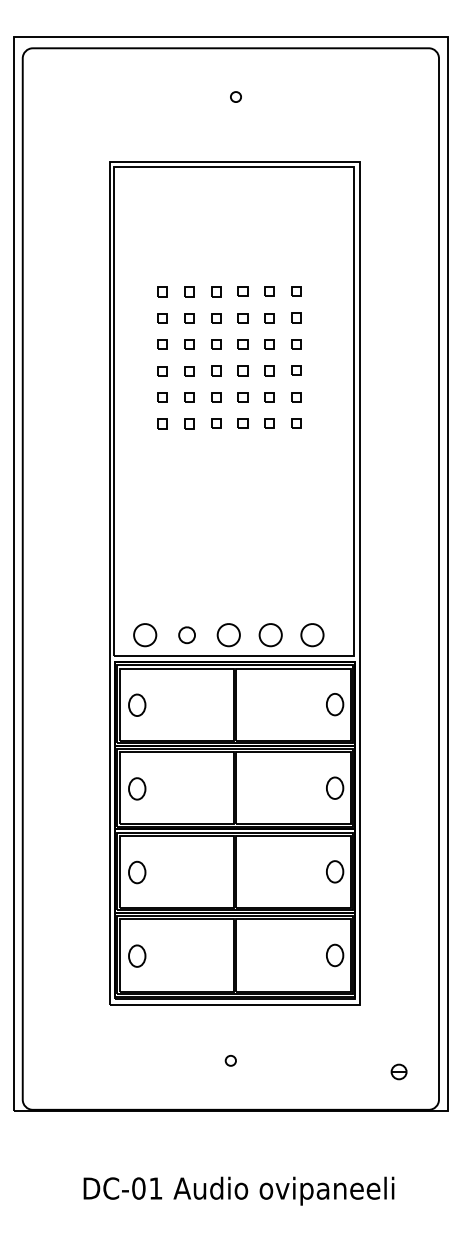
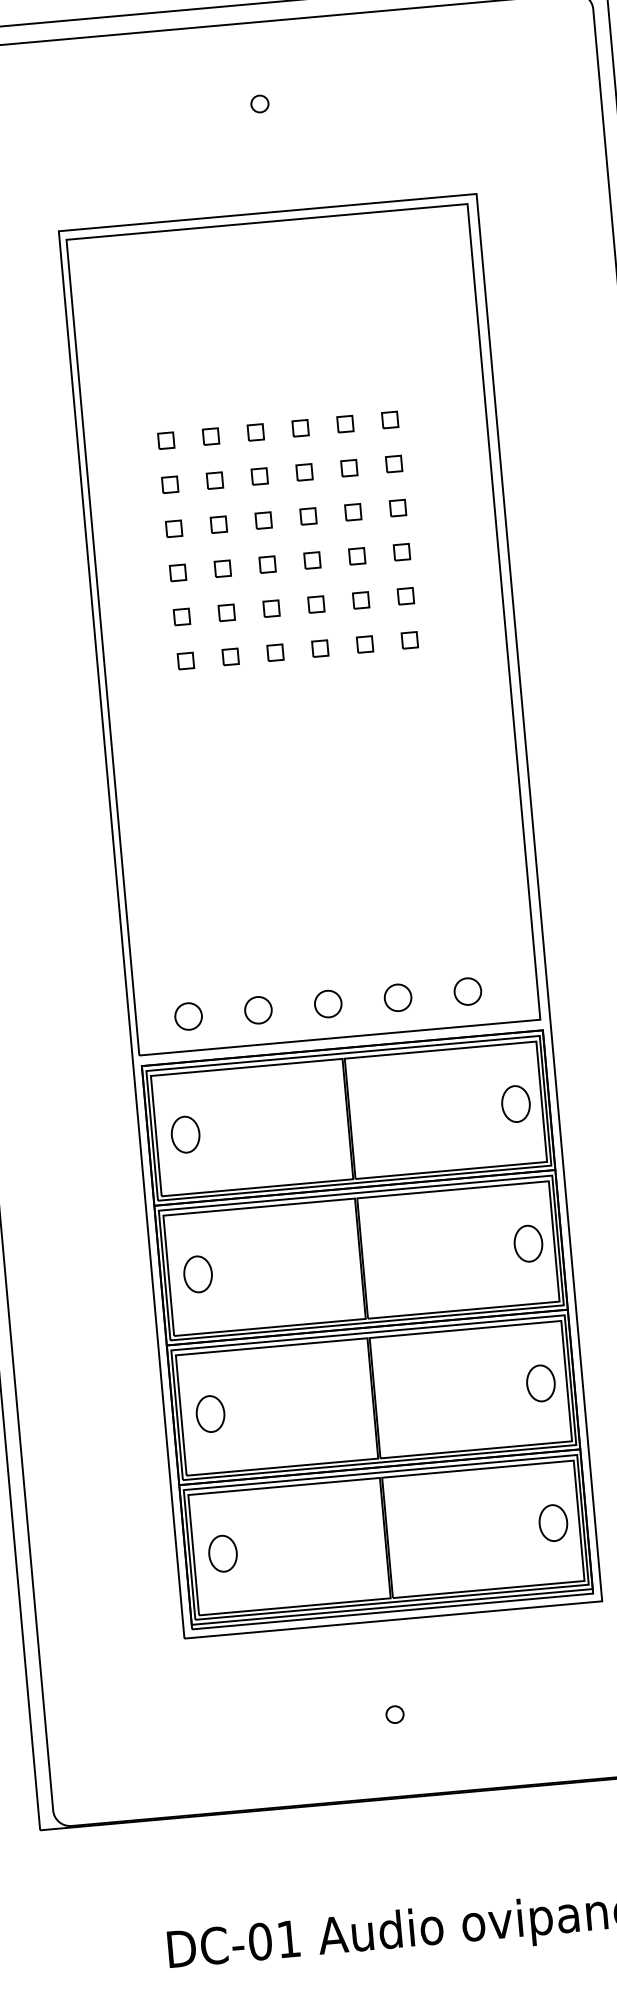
part: (145, 635) -> (189, 1016), size x0.71
part: (228, 635) -> (327, 1004), size x0.71
part: (270, 635) -> (397, 998), size x0.71
part: (312, 635) -> (467, 992), size x0.71

